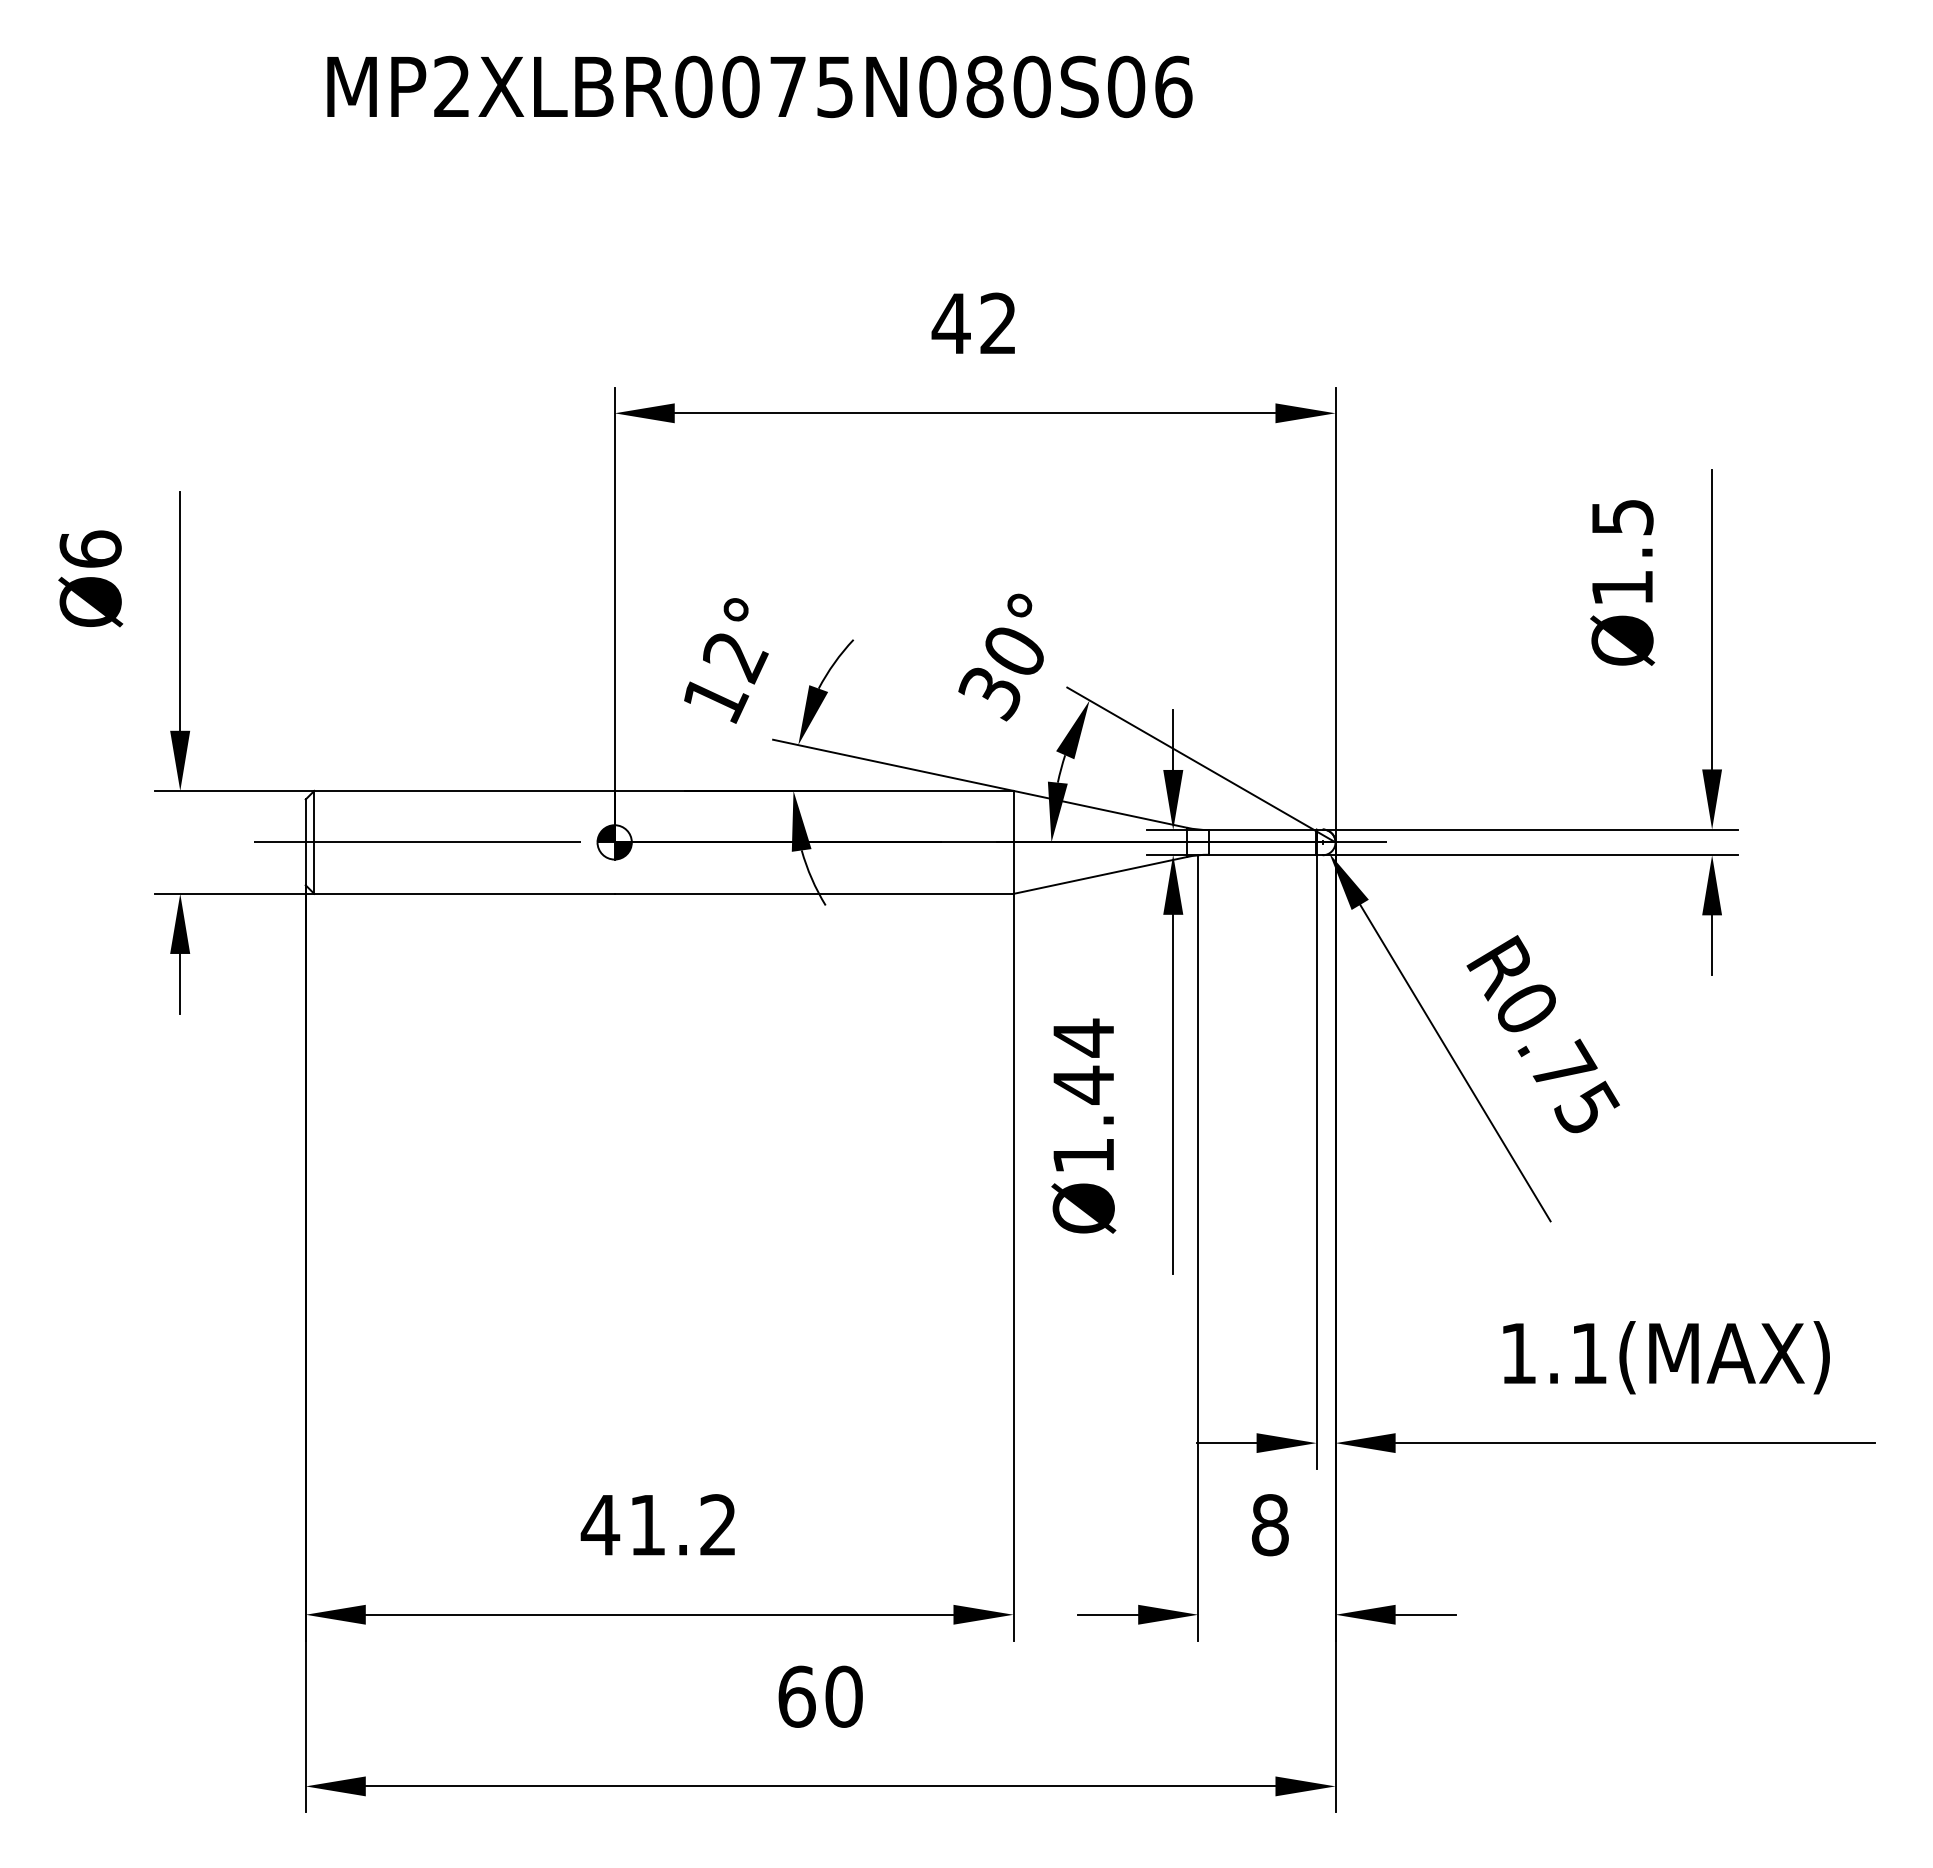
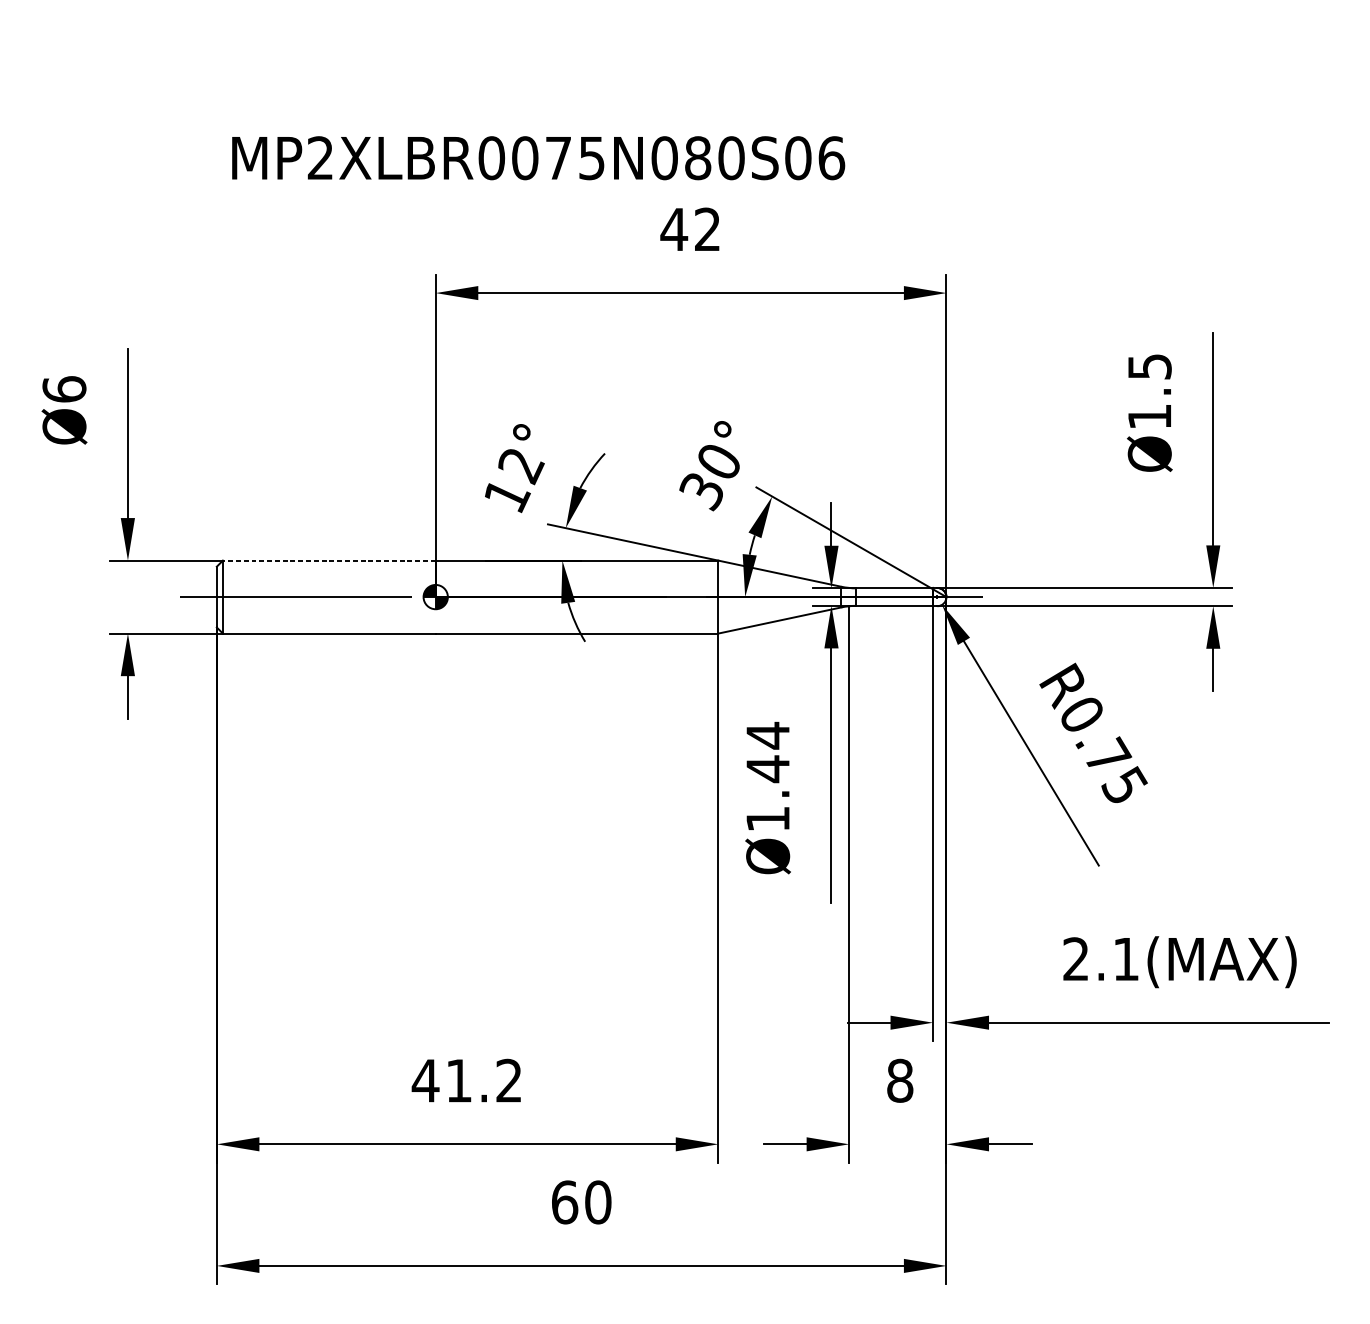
text: (759, 86) -> (538, 157), moved
line: (464, 790) -> (329, 560), solid -> dashed
text: (1517, 1352) -> (1075, 958), 1.1(MAX) -> 2.1(MAX)

